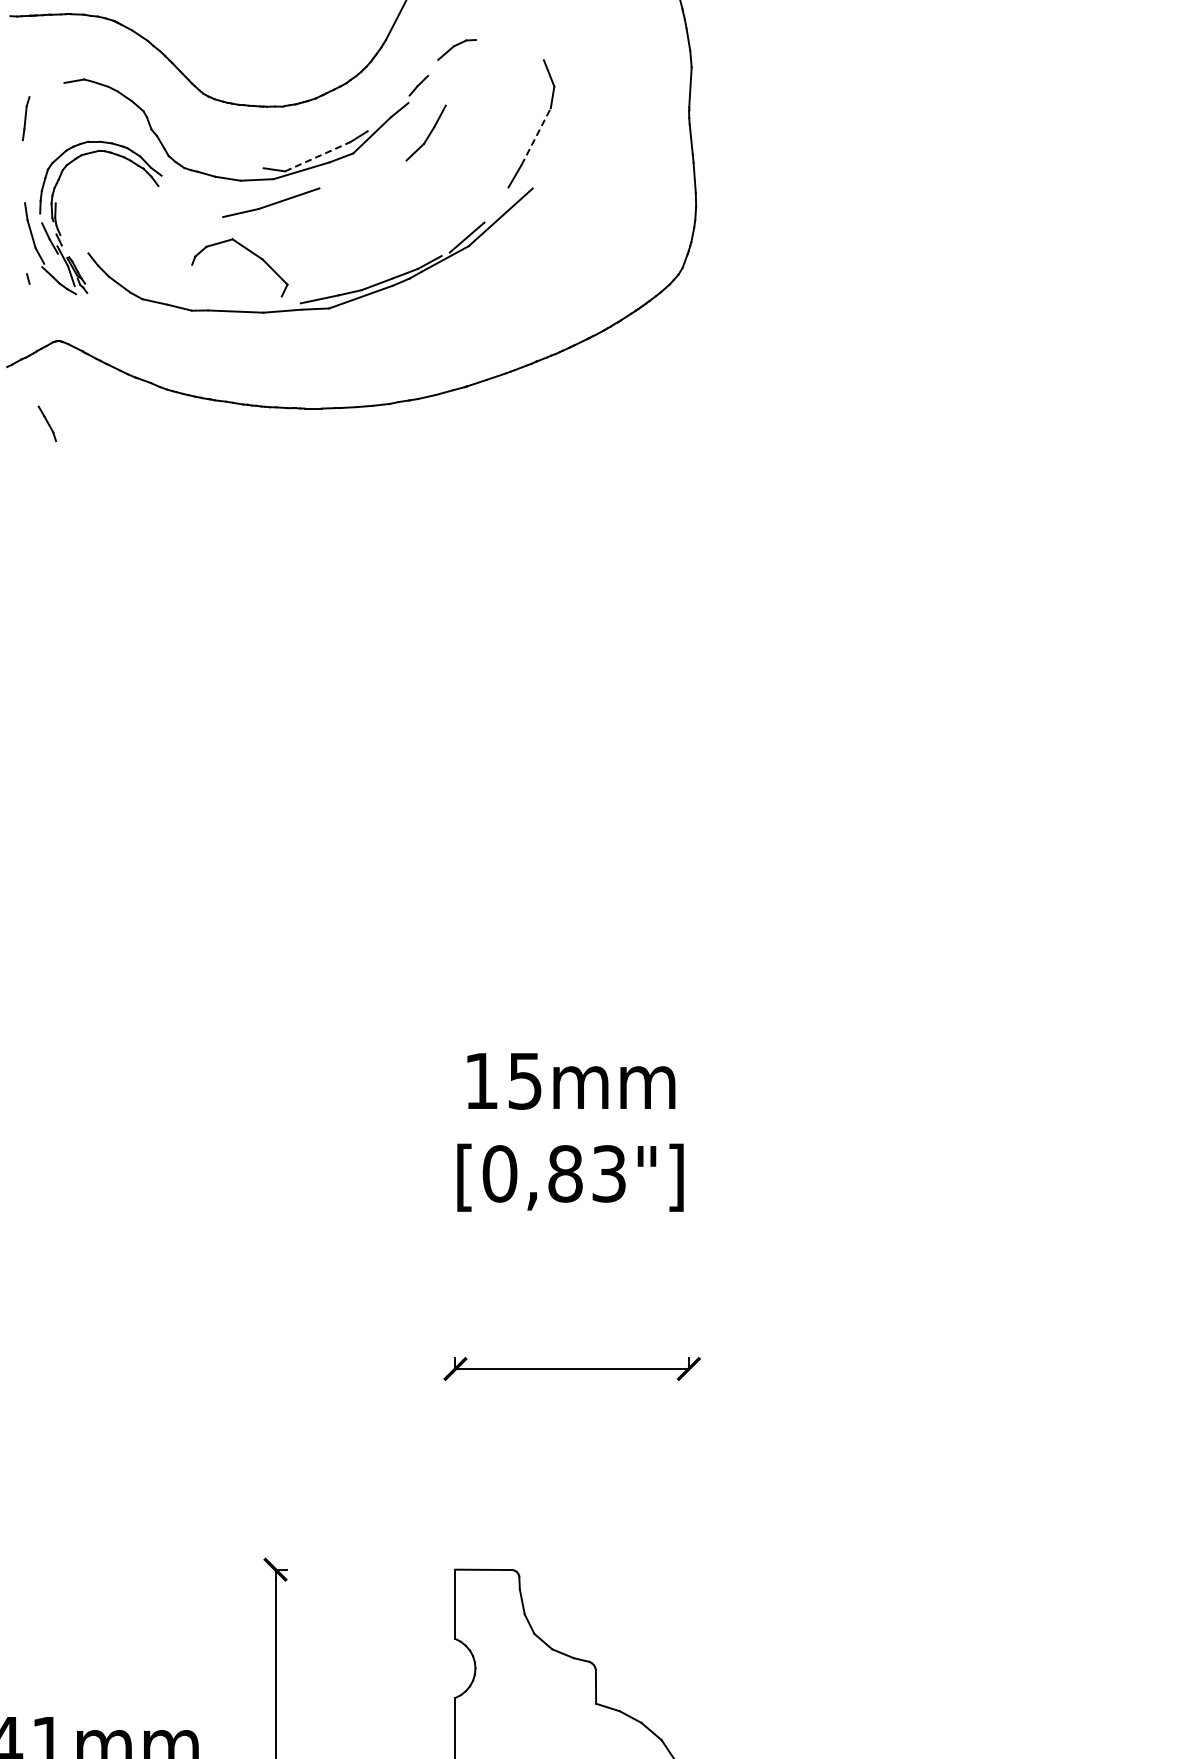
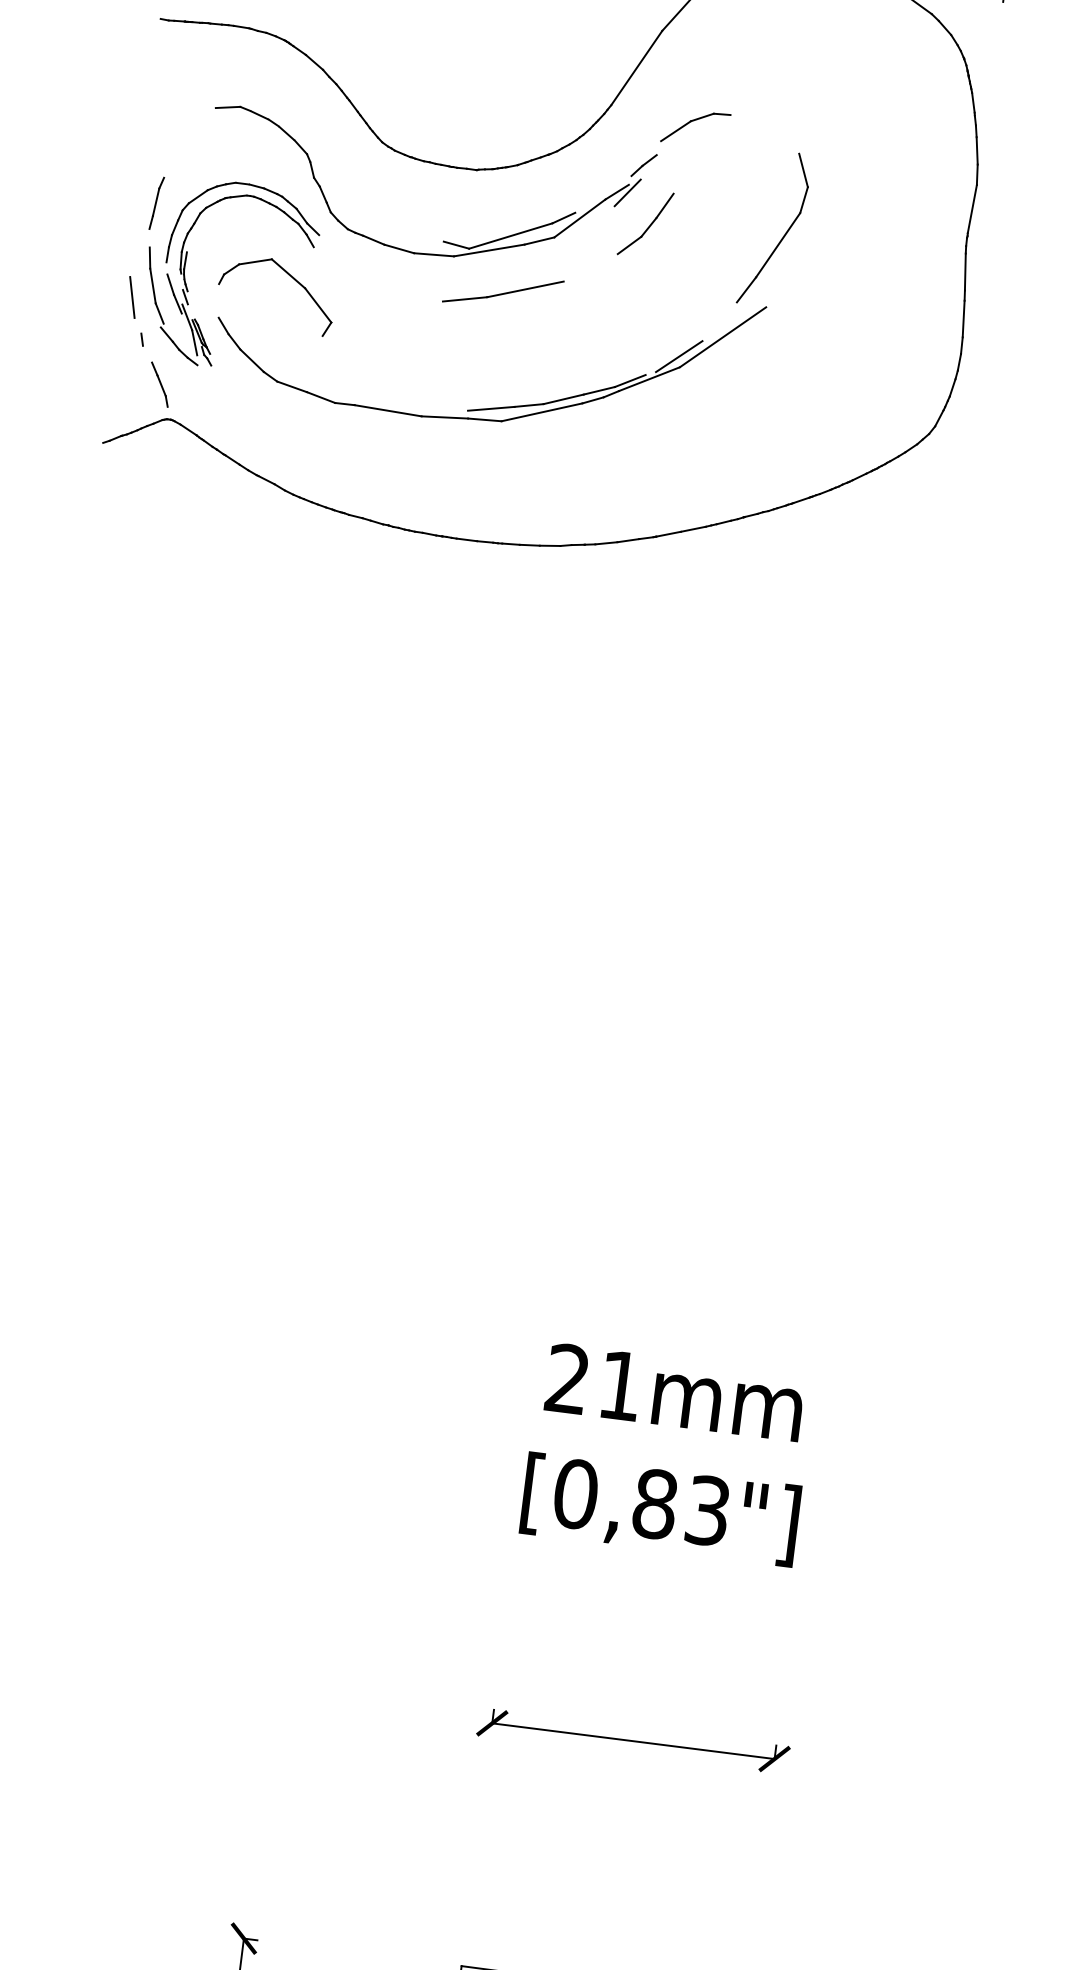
part: (456, 49) -> (695, 127), size x1.43
line: (408, 109) -> (627, 192), added
part: (26, 118) -> (157, 203), moved
line: (536, 136) -> (778, 244), dashed -> solid
line: (317, 156) -> (510, 235), dashed -> solid
part: (271, 202) -> (503, 291), moved
line: (15, 245) -> (131, 297), added
part: (248, 251) -> (289, 276), moved
part: (46, 423) -> (158, 384), moved
text: (503, 1080) -> (594, 1381), 15mm -> 21mm

